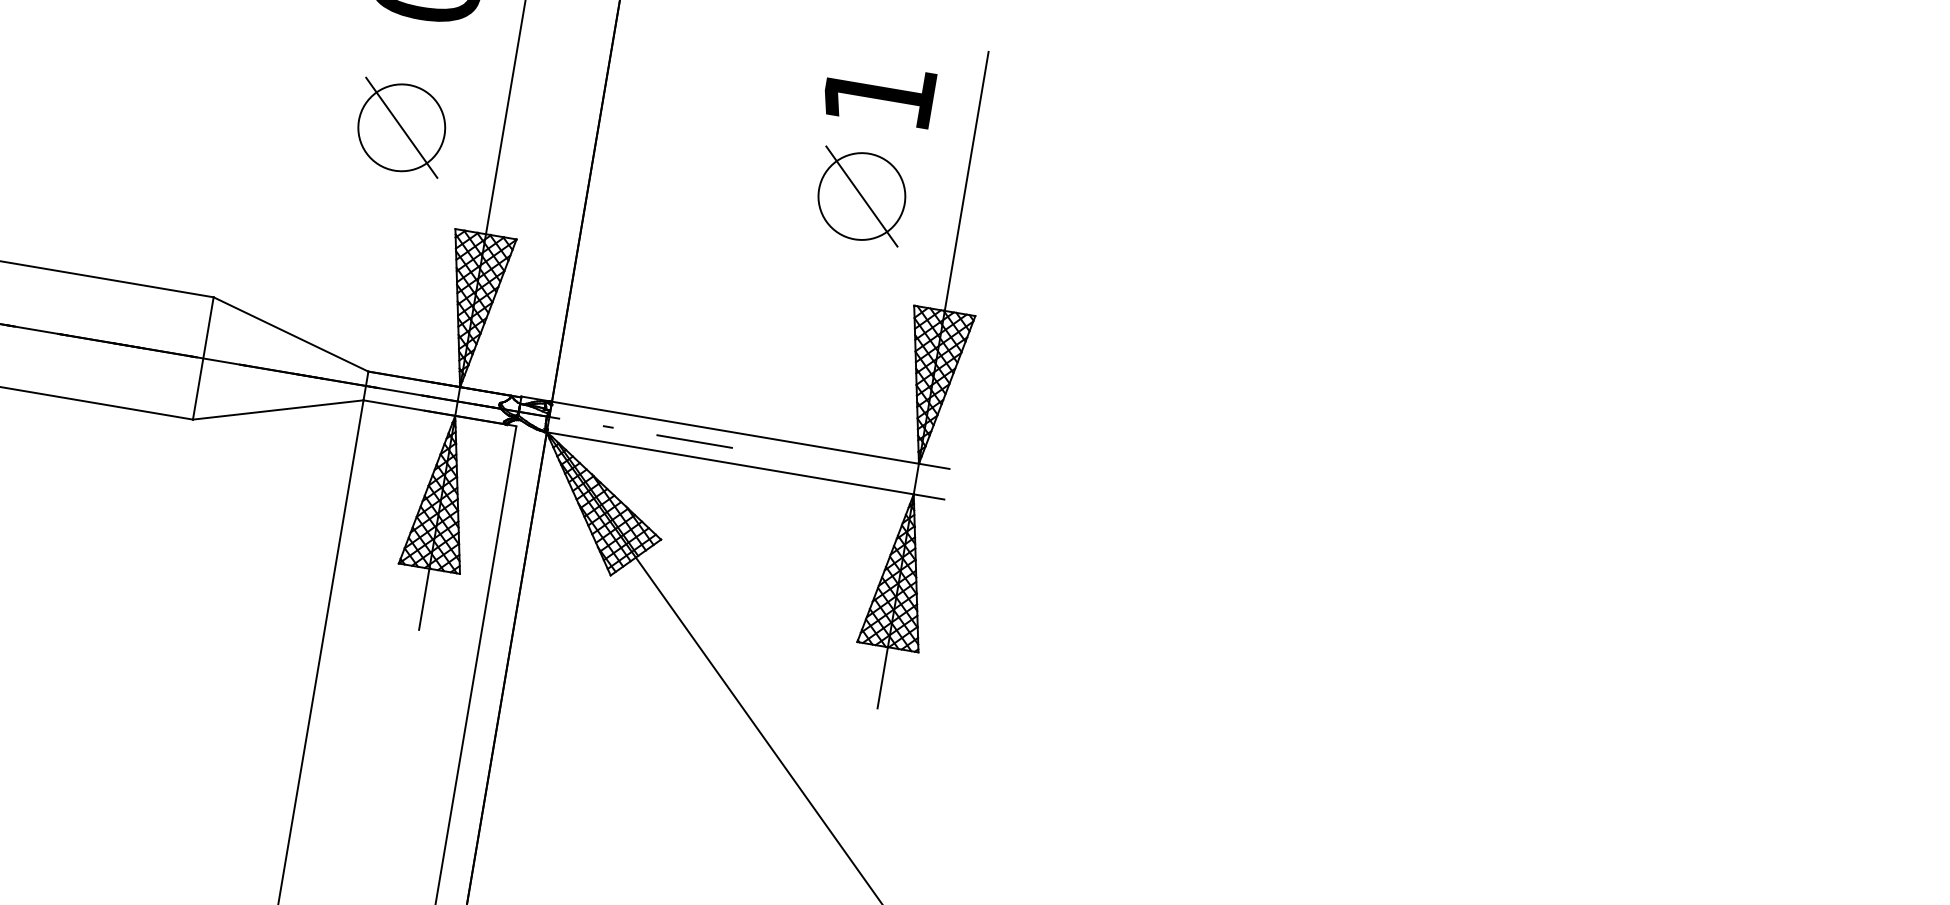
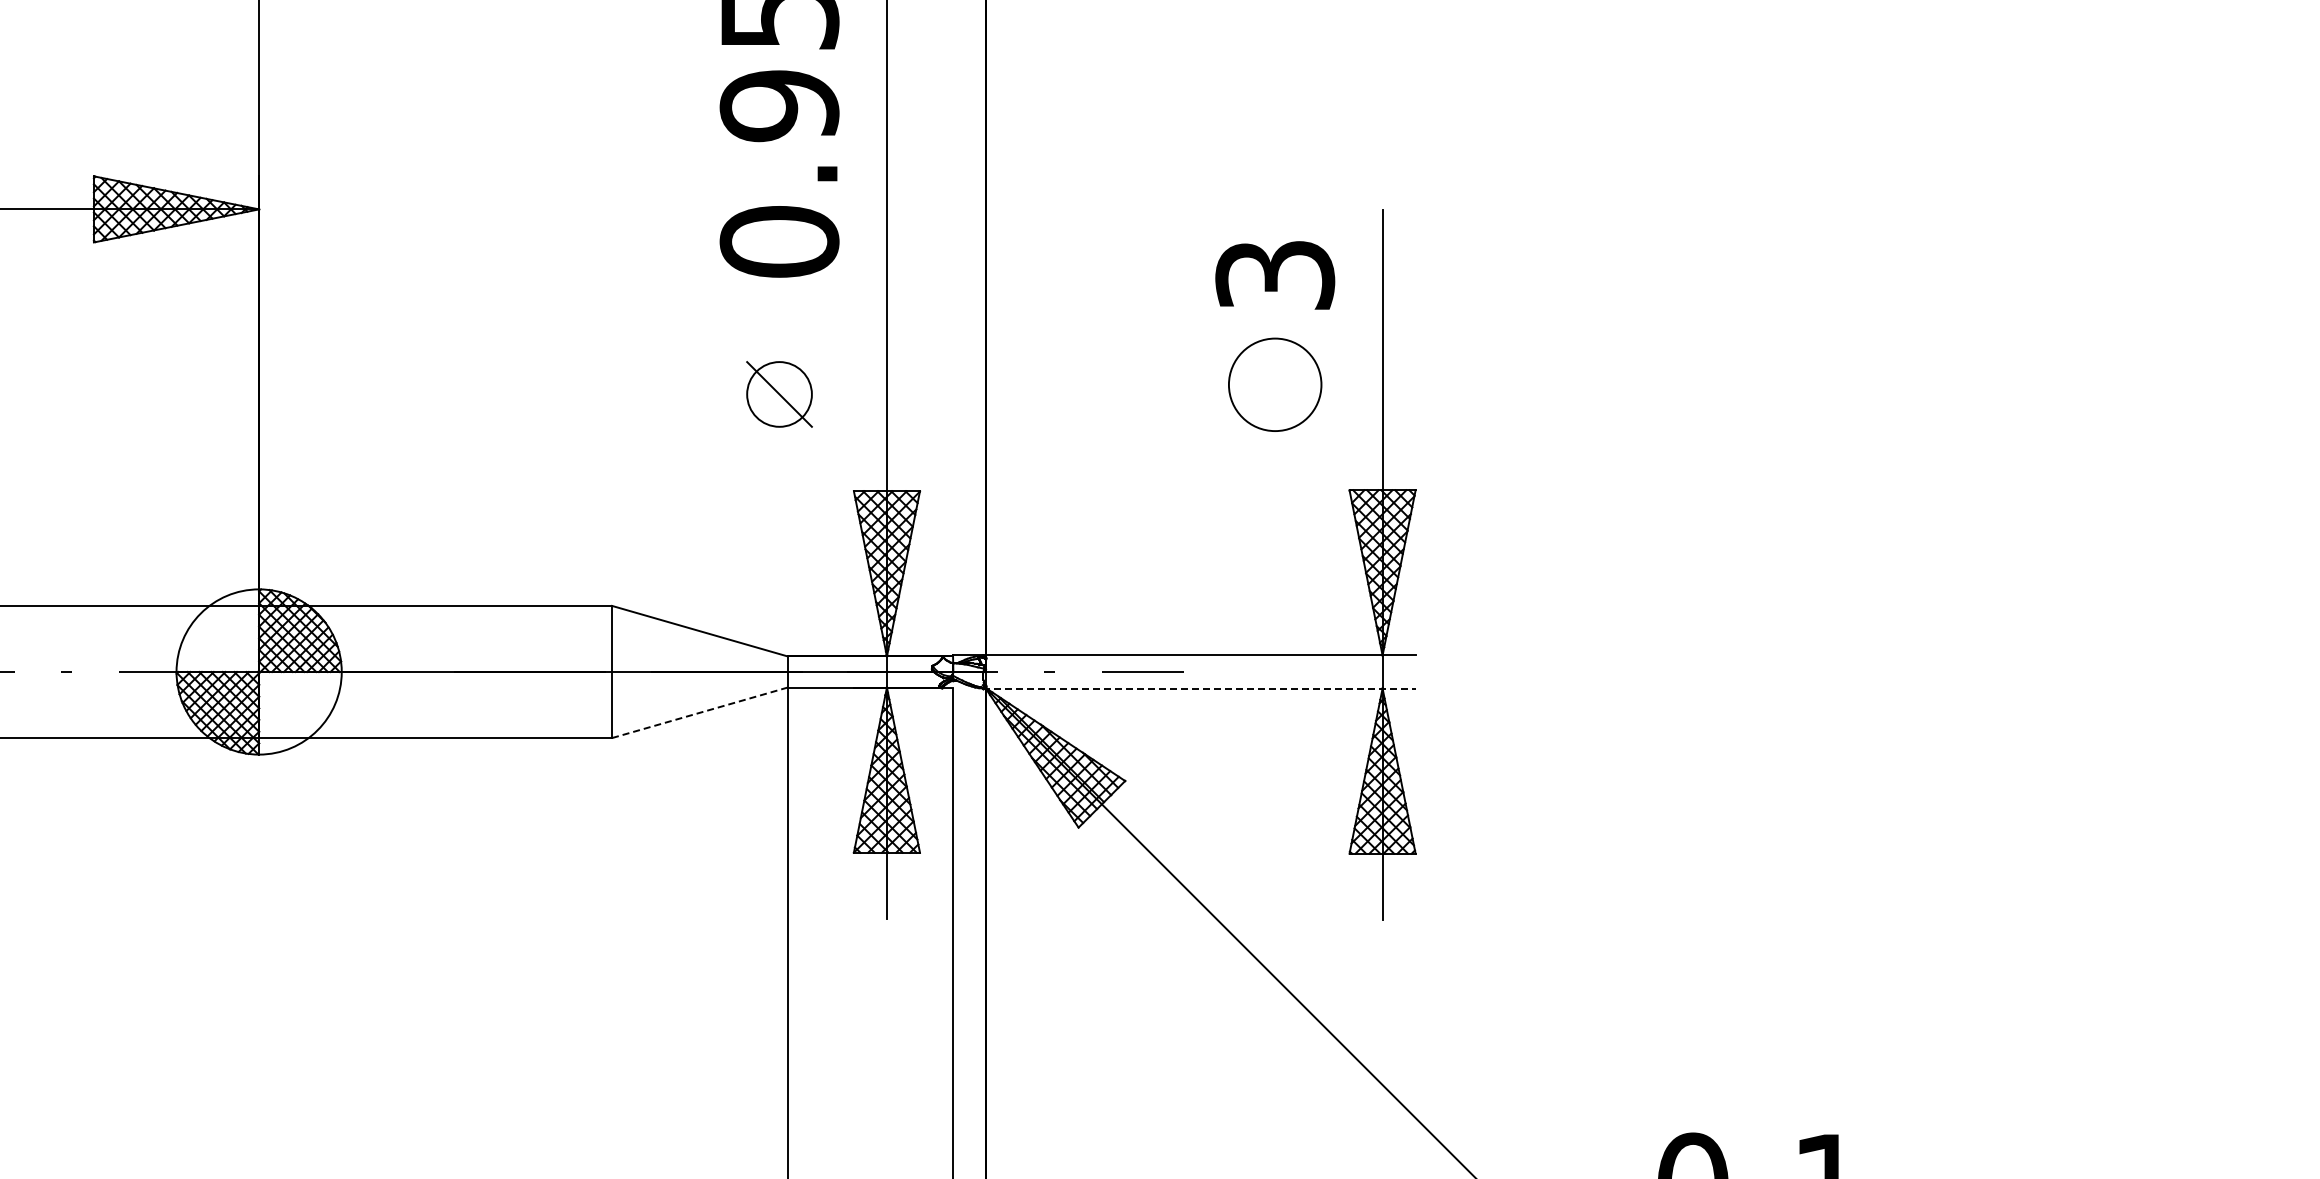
text: (879, 95) -> (1275, 275), 1 -> 3
part: (401, 127) -> (779, 394), size x0.7
line: (861, 196) -> (1274, 384), removed
line: (278, 409) -> (700, 712), solid -> dashed
line: (744, 465) -> (1199, 688), solid -> dashed

